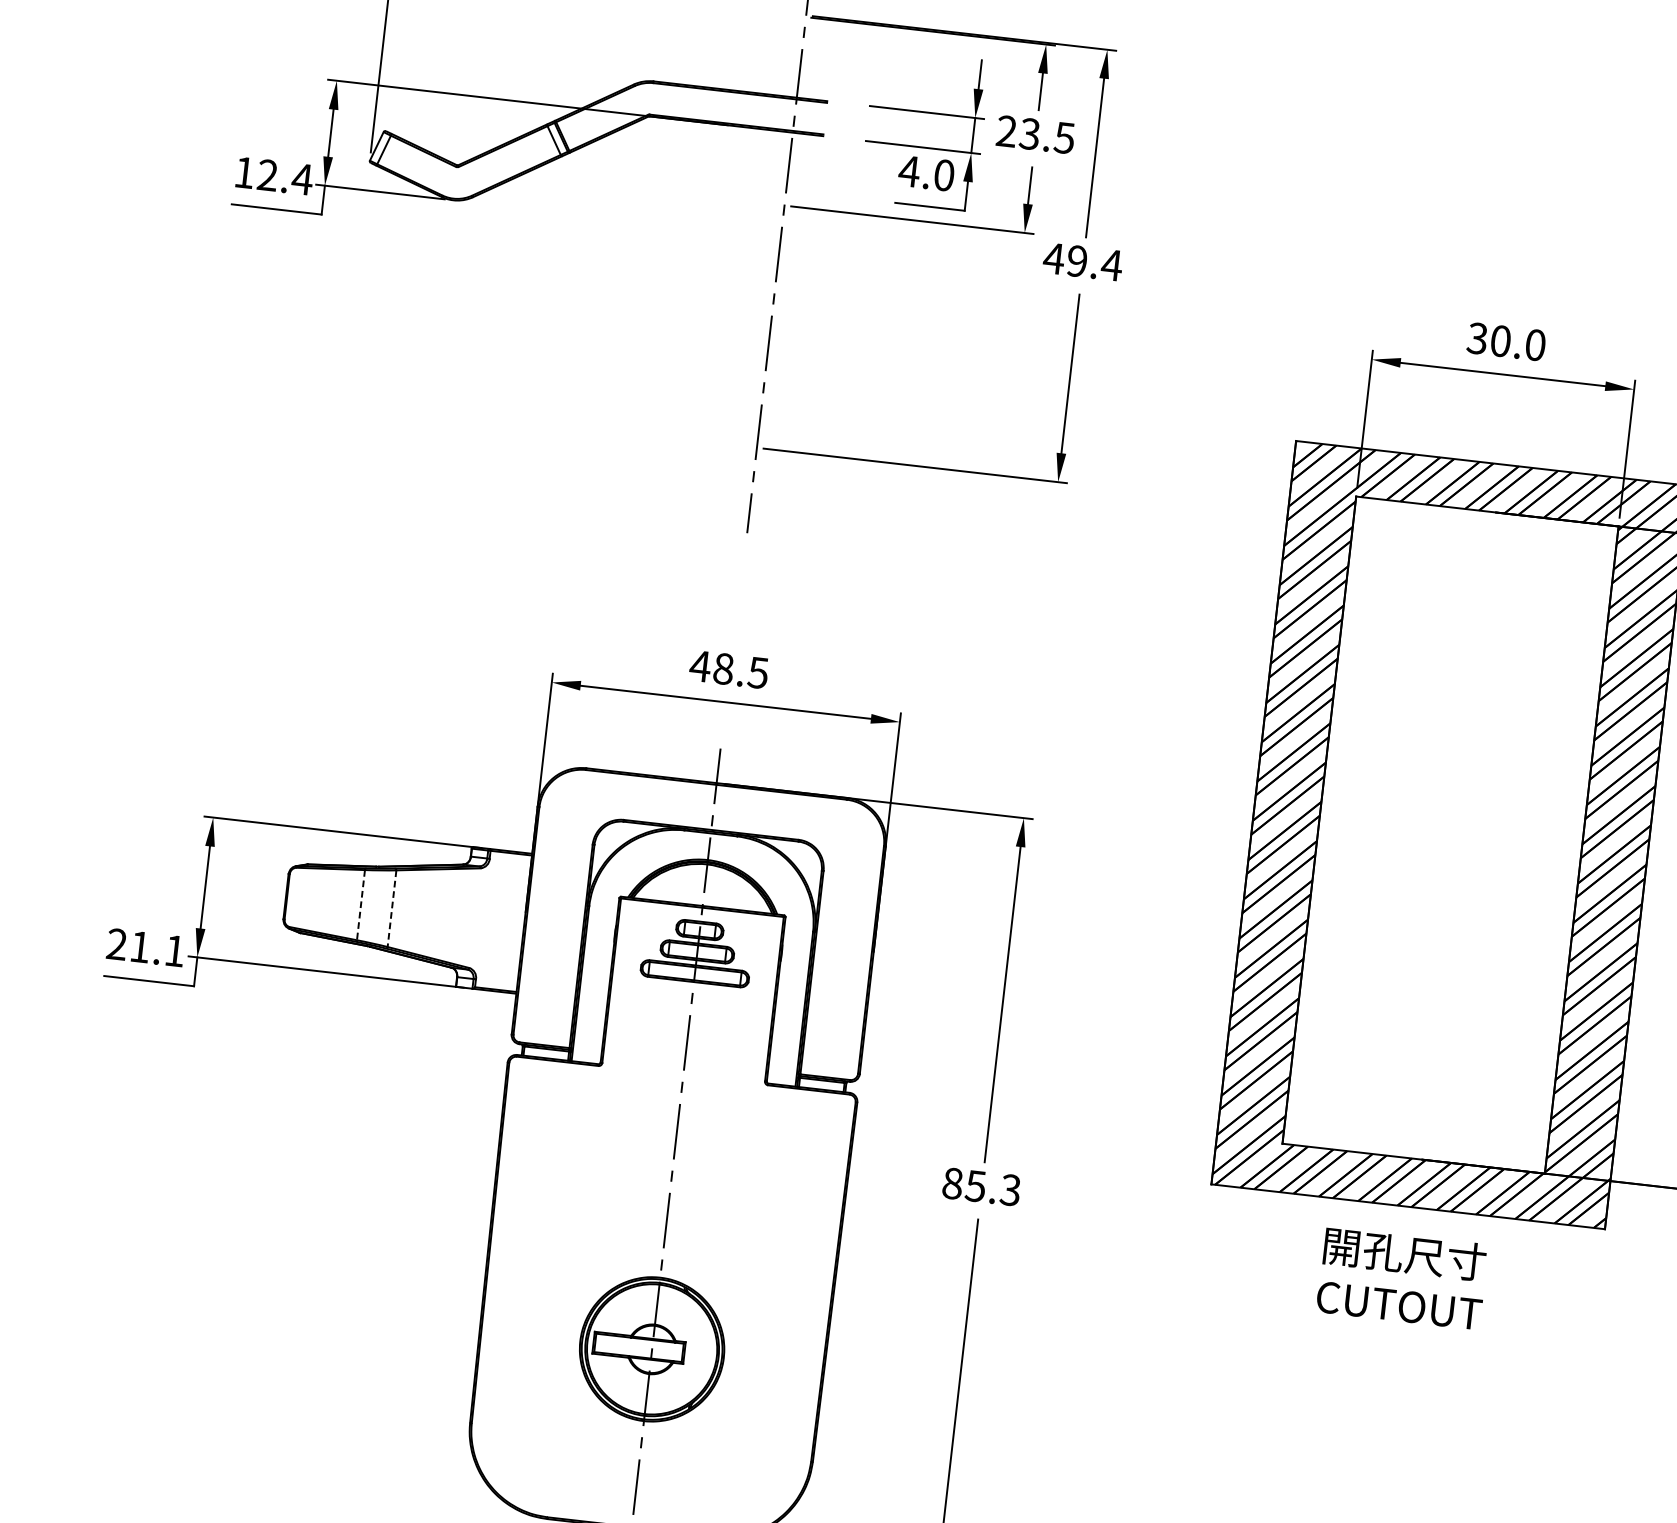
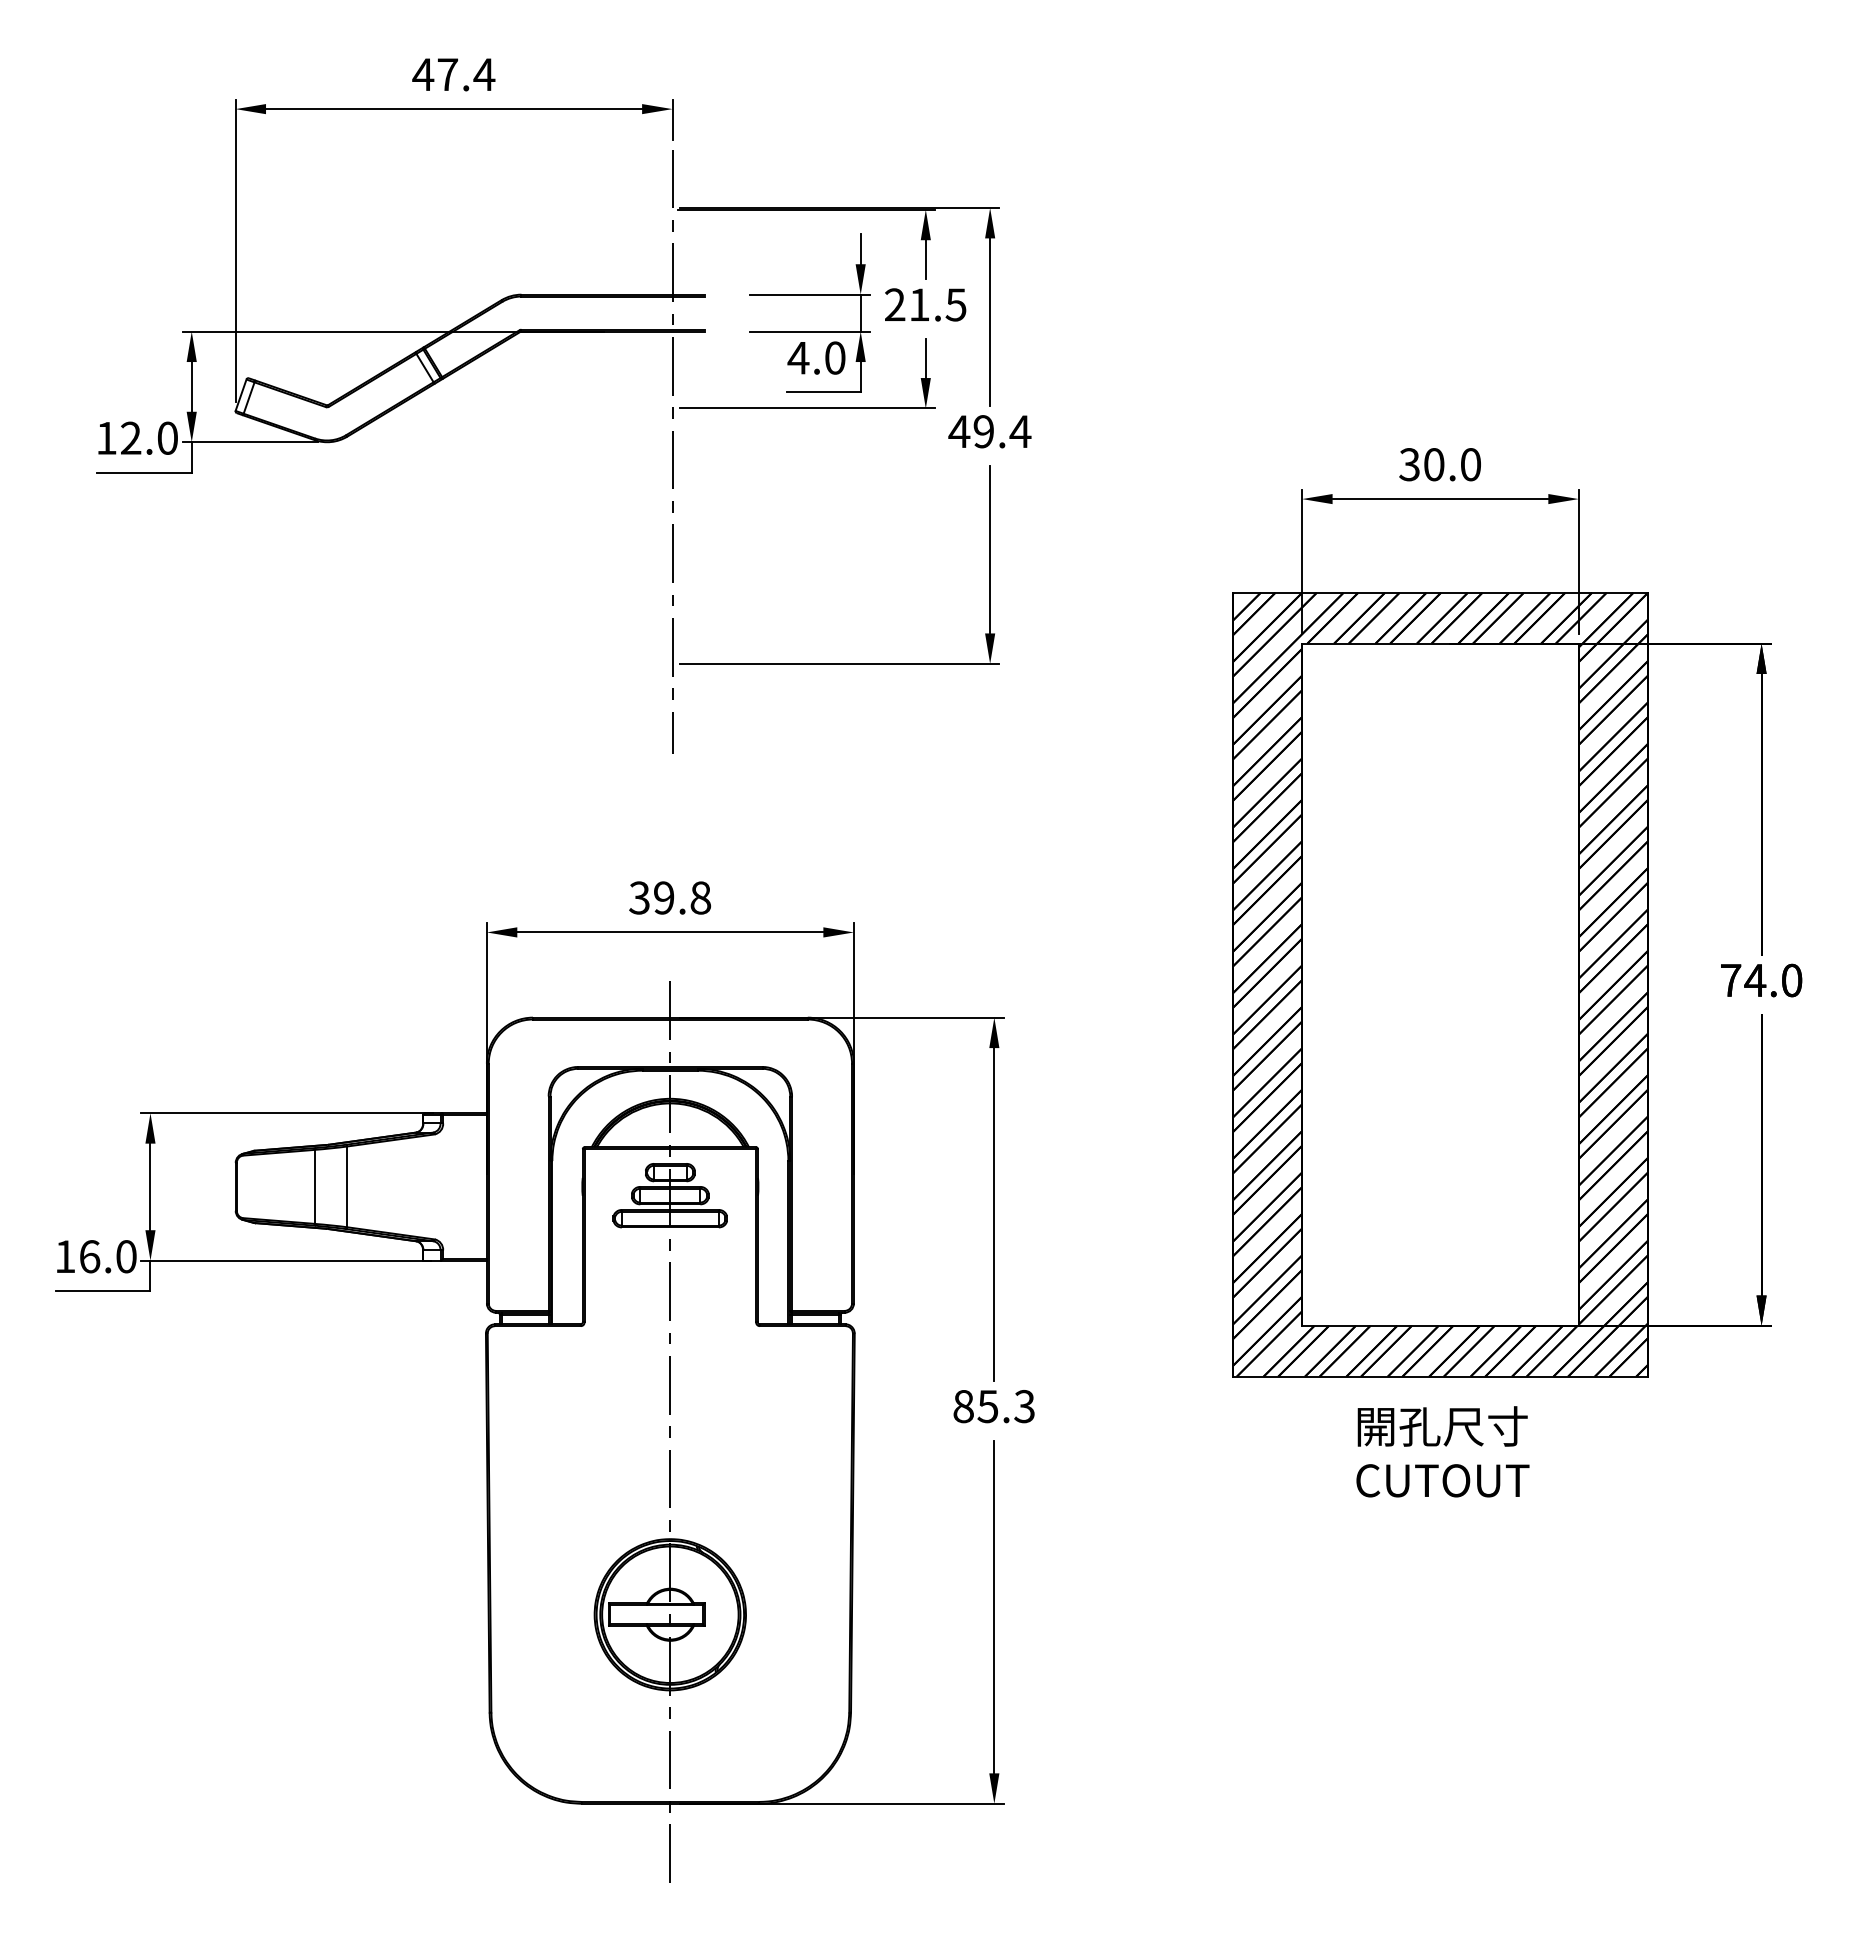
text: (1029, 133) -> (919, 304), 23.5 -> 21.5
text: (302, 178) -> (167, 437), 12.4 -> 12.0
text: (728, 669) -> (669, 897), 48.5 -> 39.8
line: (360, 904) -> (314, 1186), dashed -> solid
line: (392, 909) -> (347, 1187), dashed -> solid
text: (145, 947) -> (95, 1256), 21.1 -> 16.0

